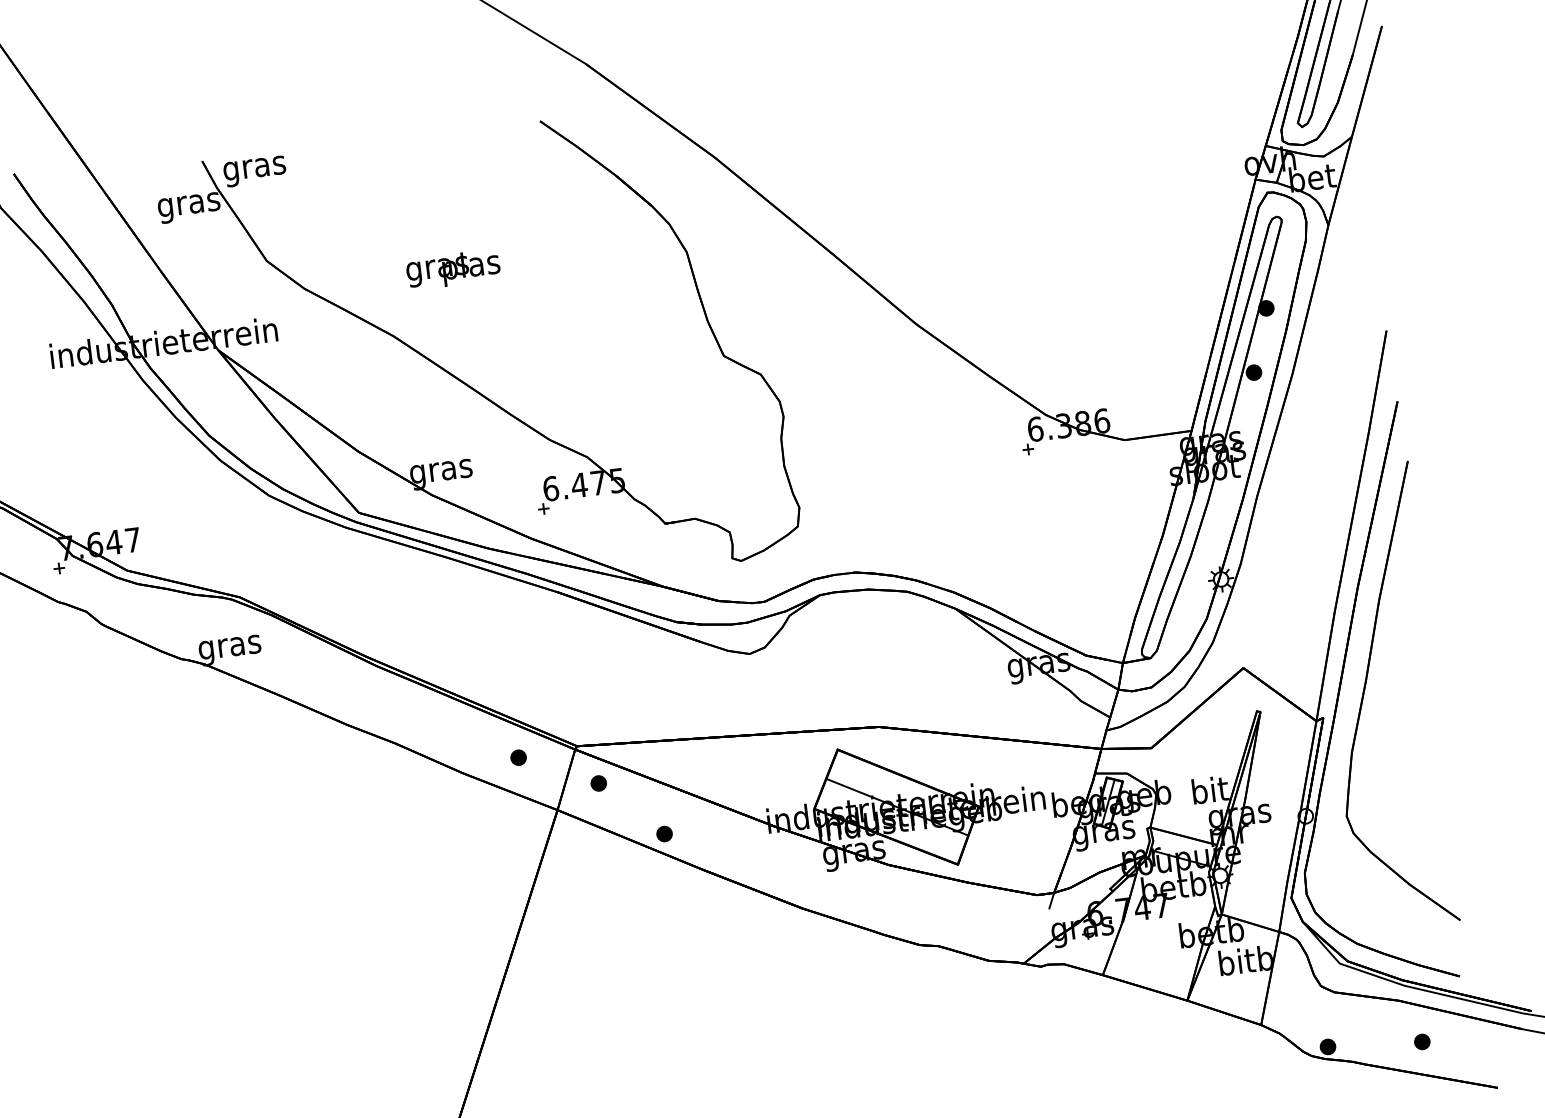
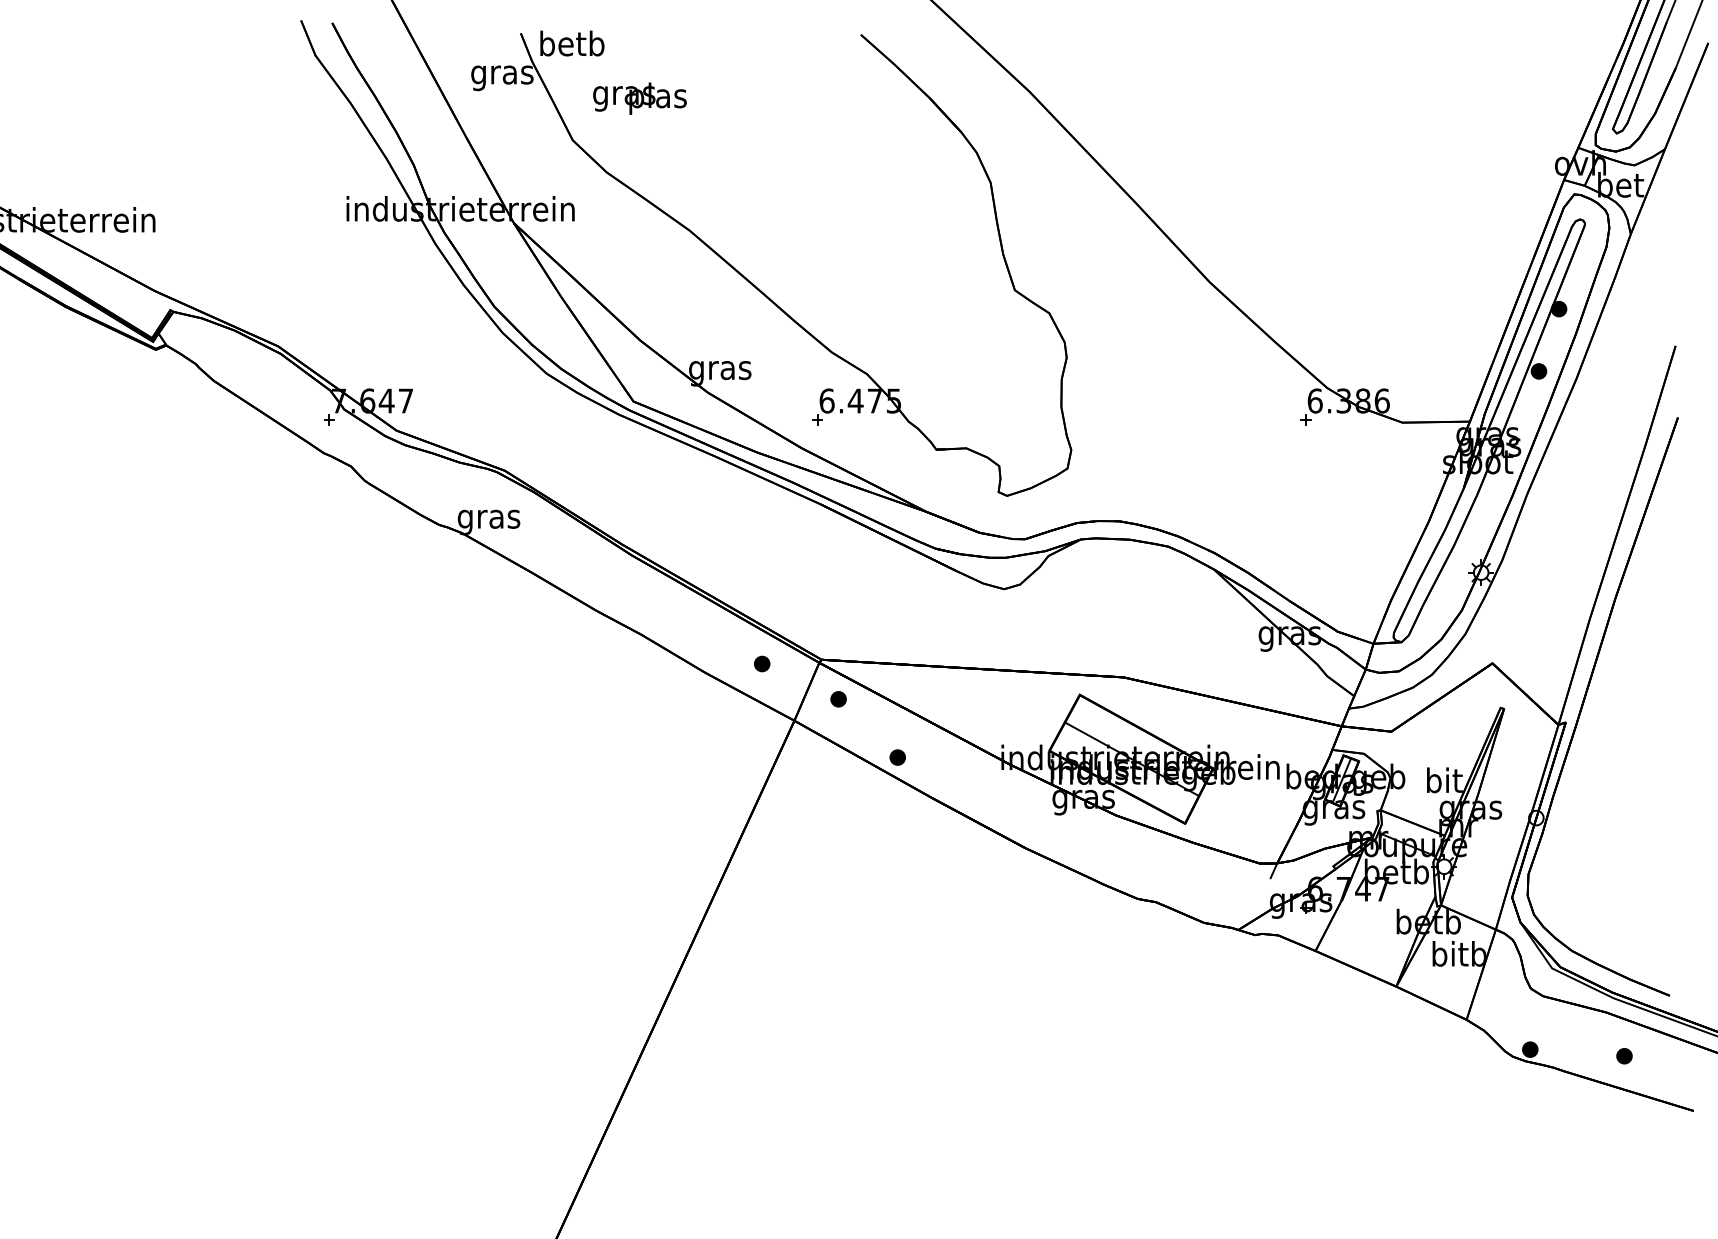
text: (255, 167) -> (572, 46), gras -> betb
text: (452, 269) -> (639, 98), moved
part: (1365, 691) -> (1610, 701), removed

